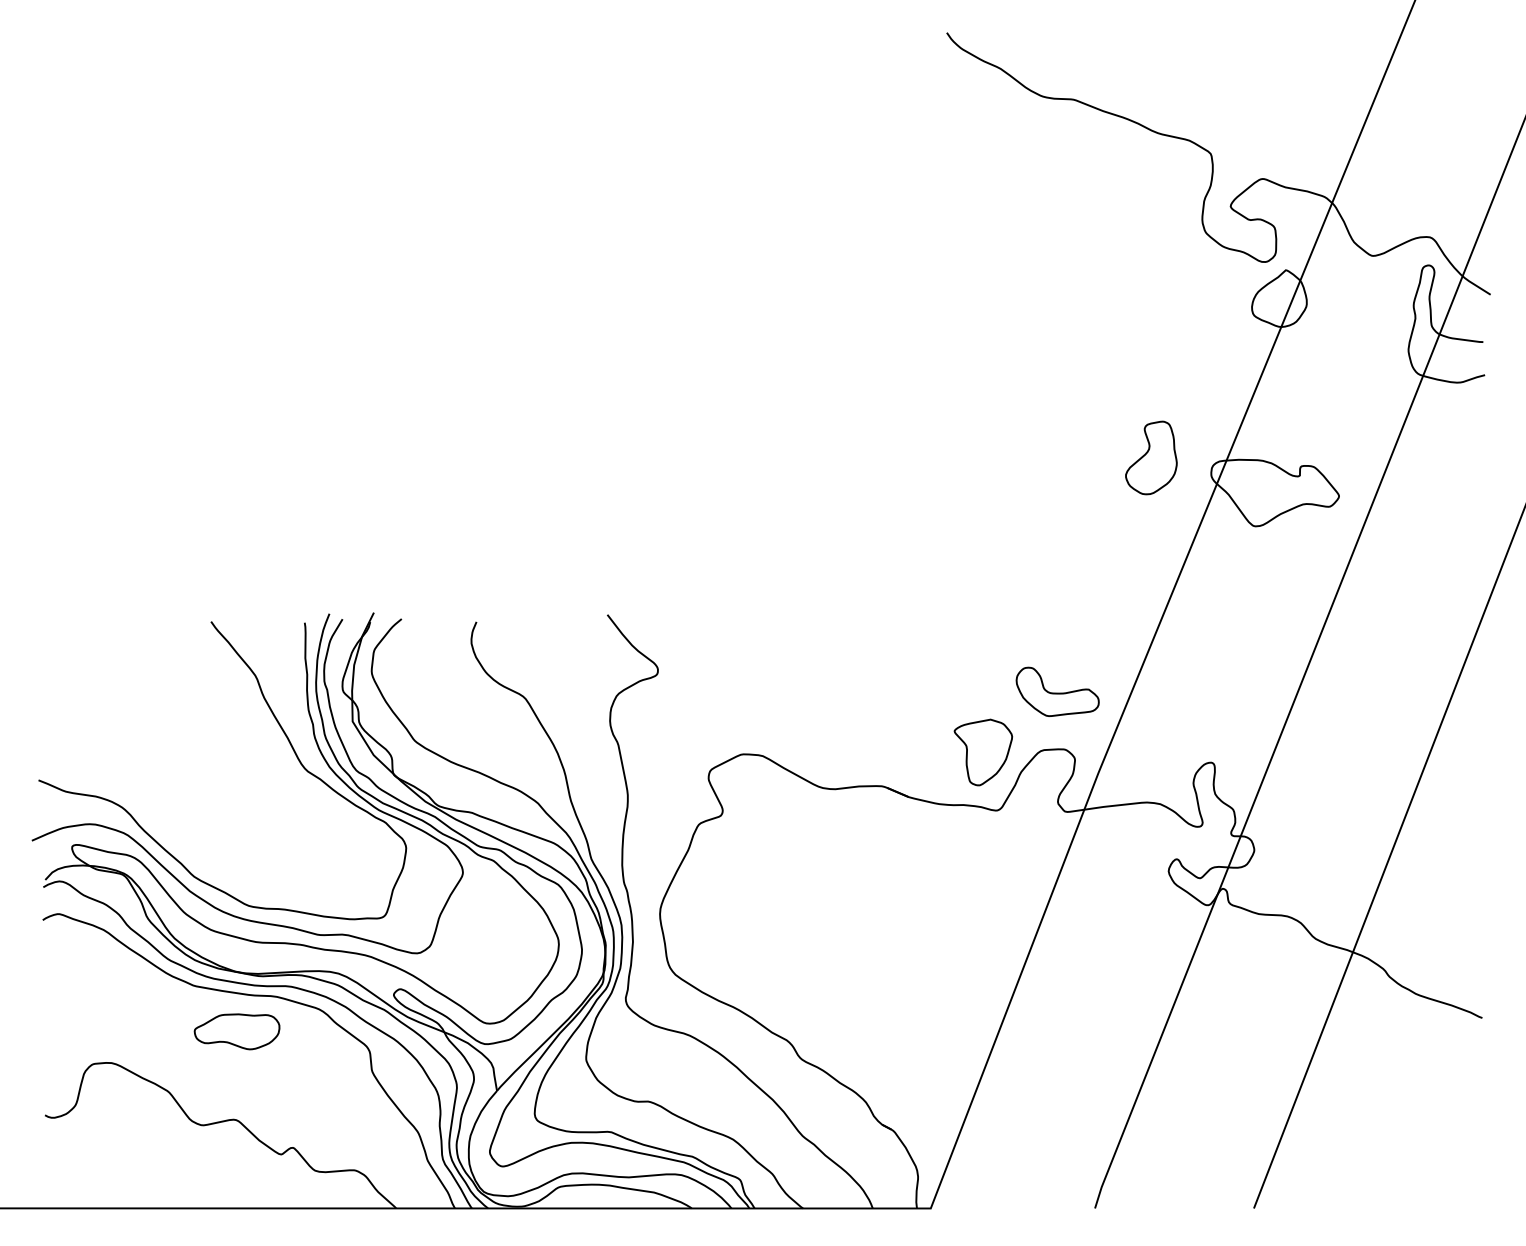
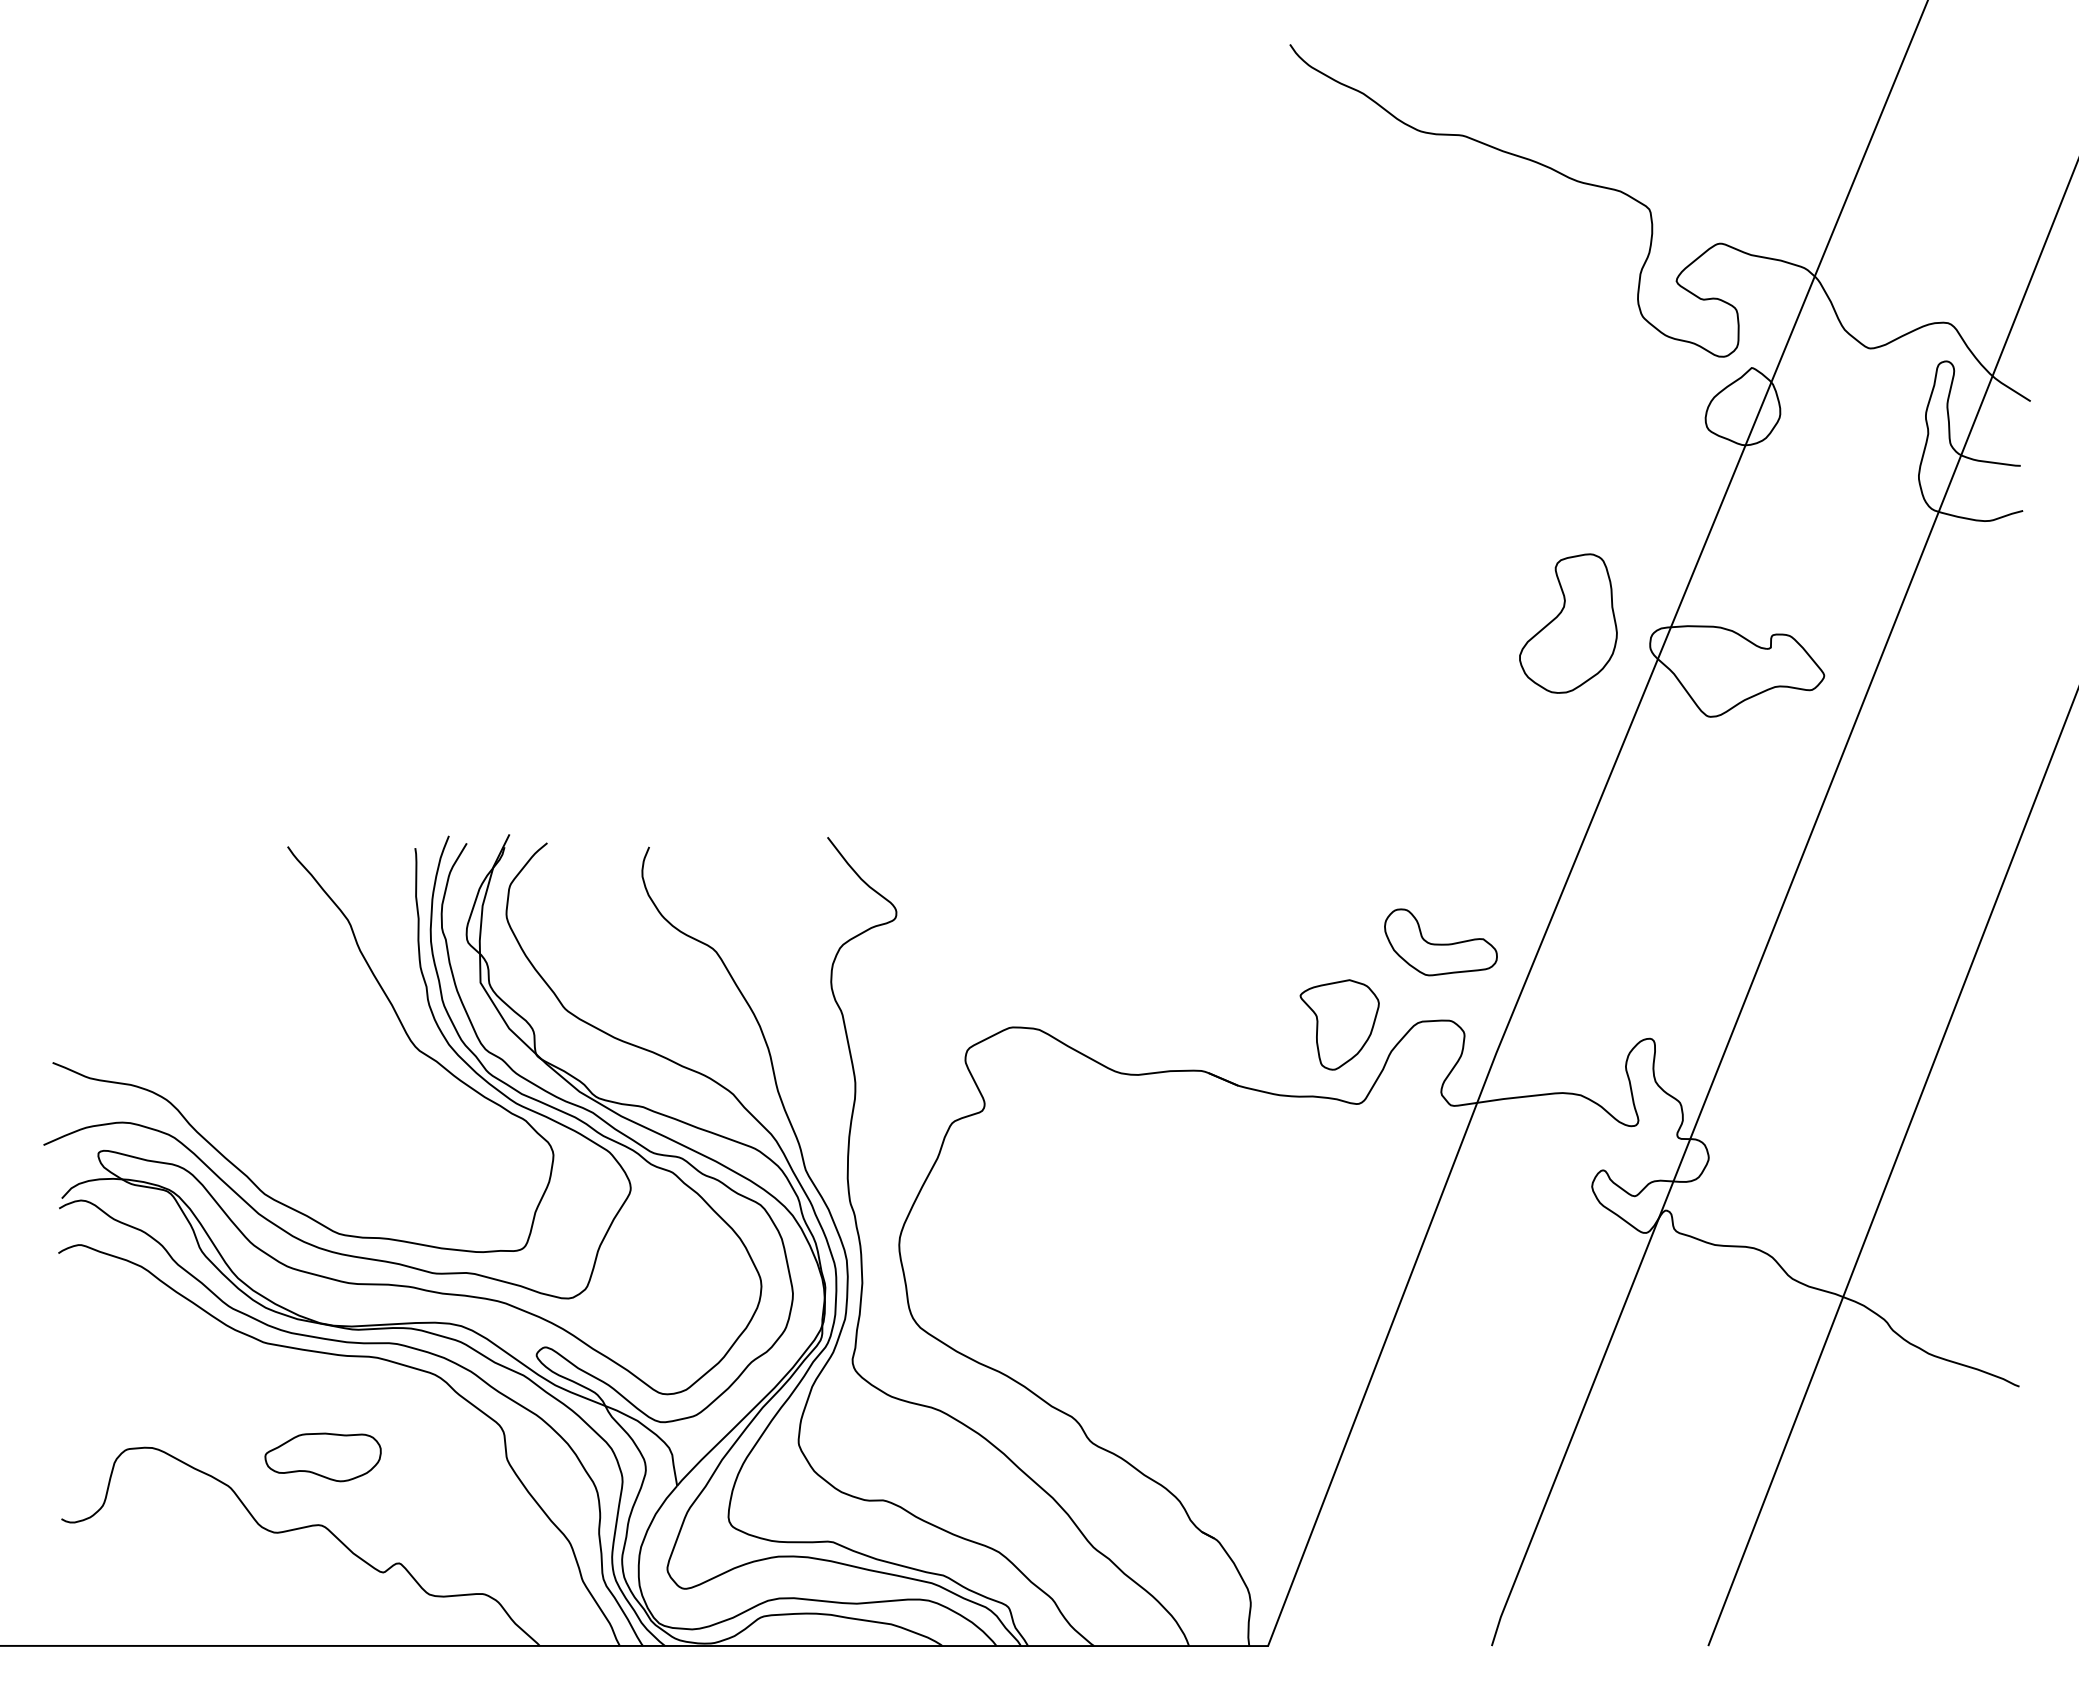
part: (1151, 457) -> (1568, 623), size x1.4
part: (236, 1031) -> (322, 1457), moved

